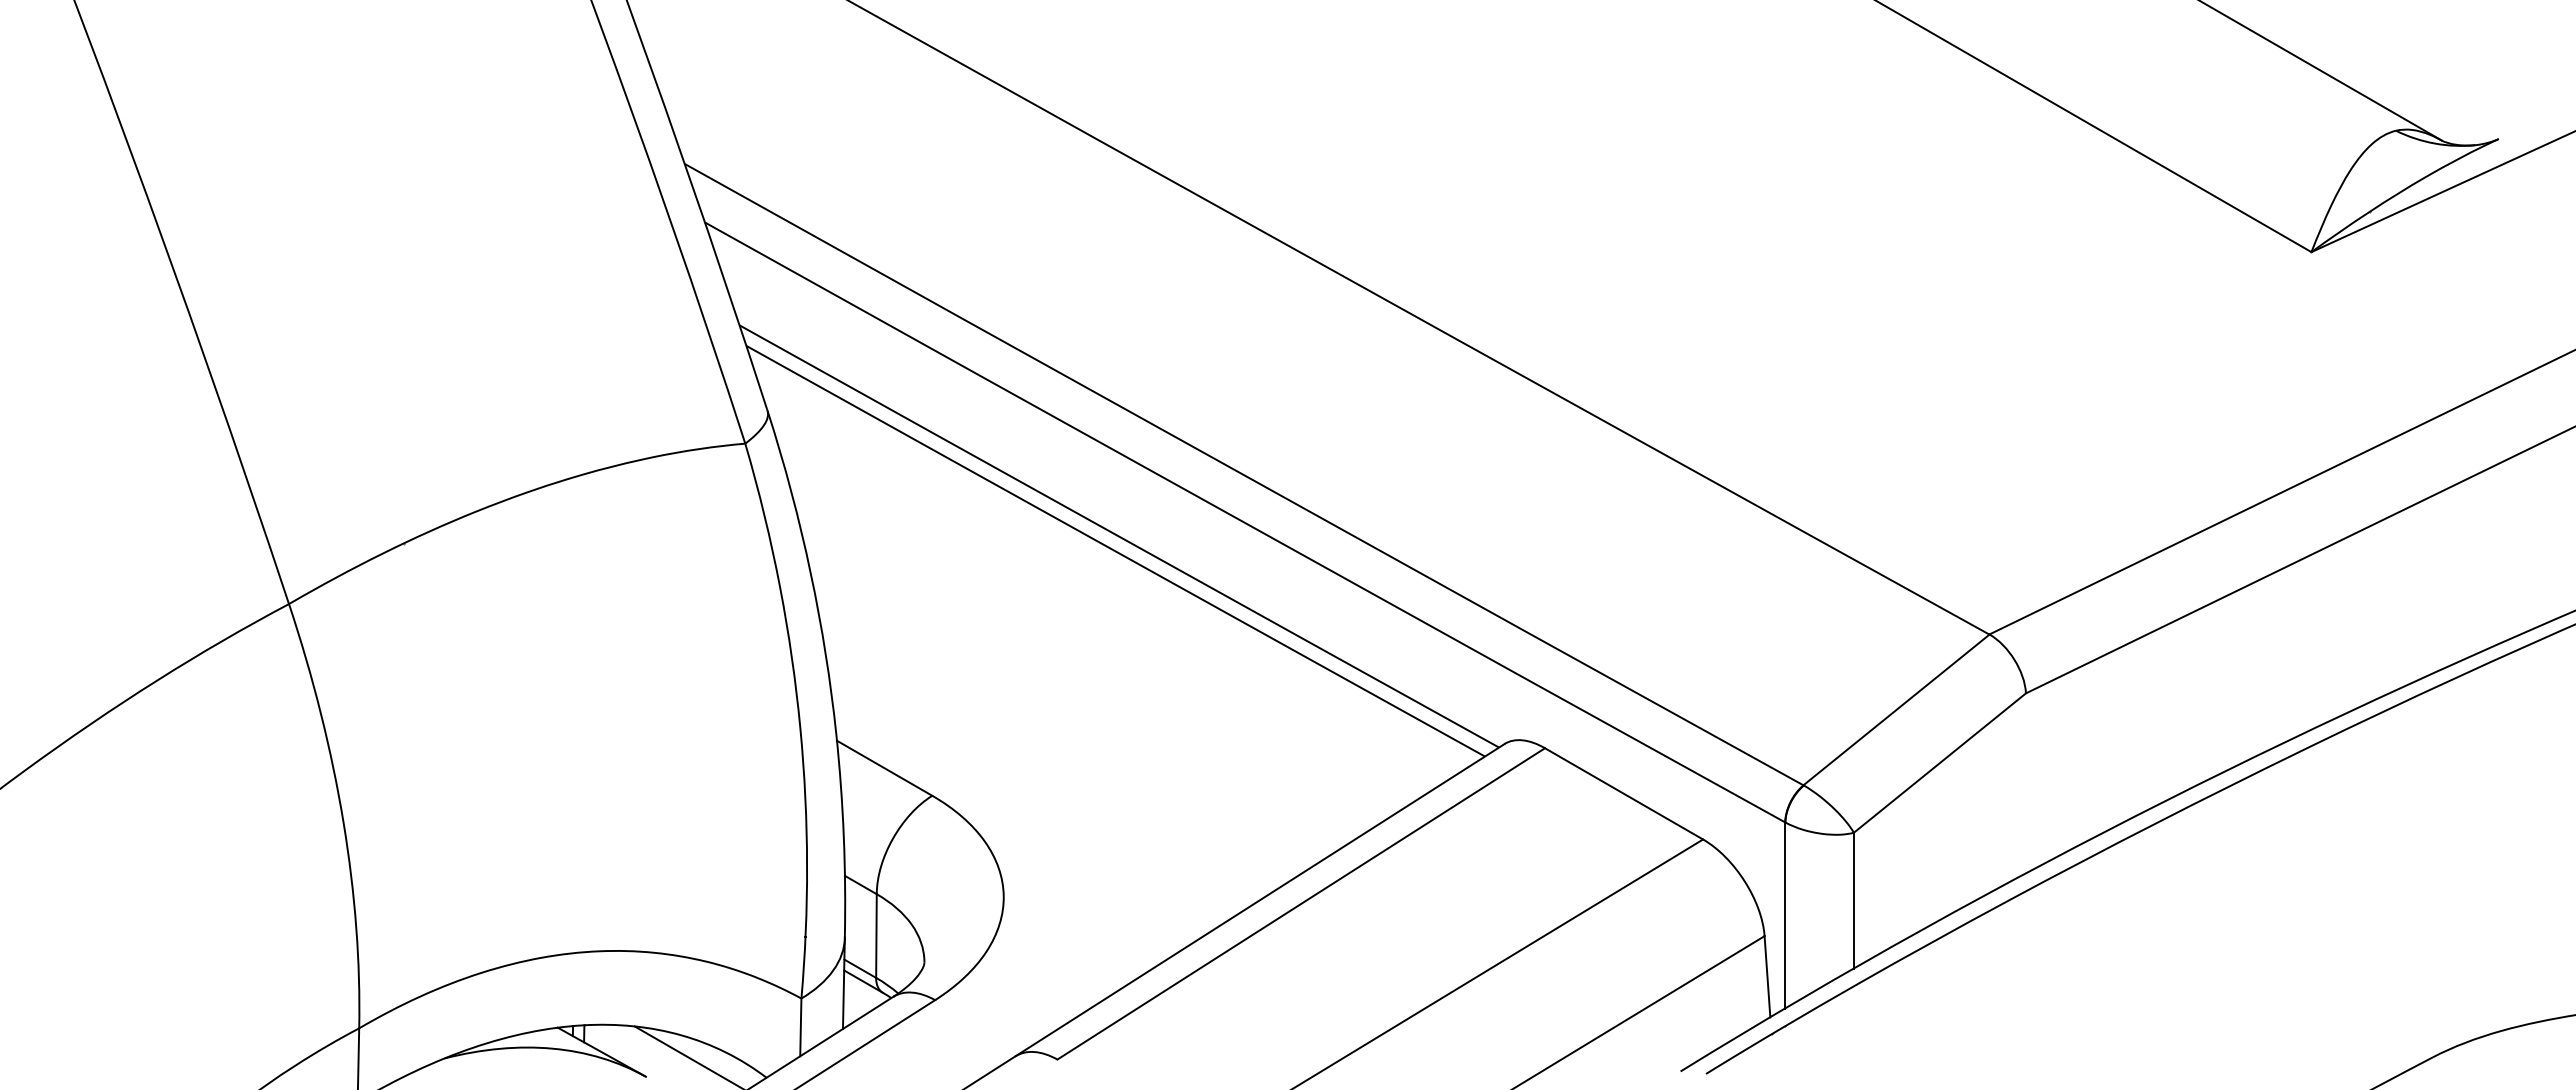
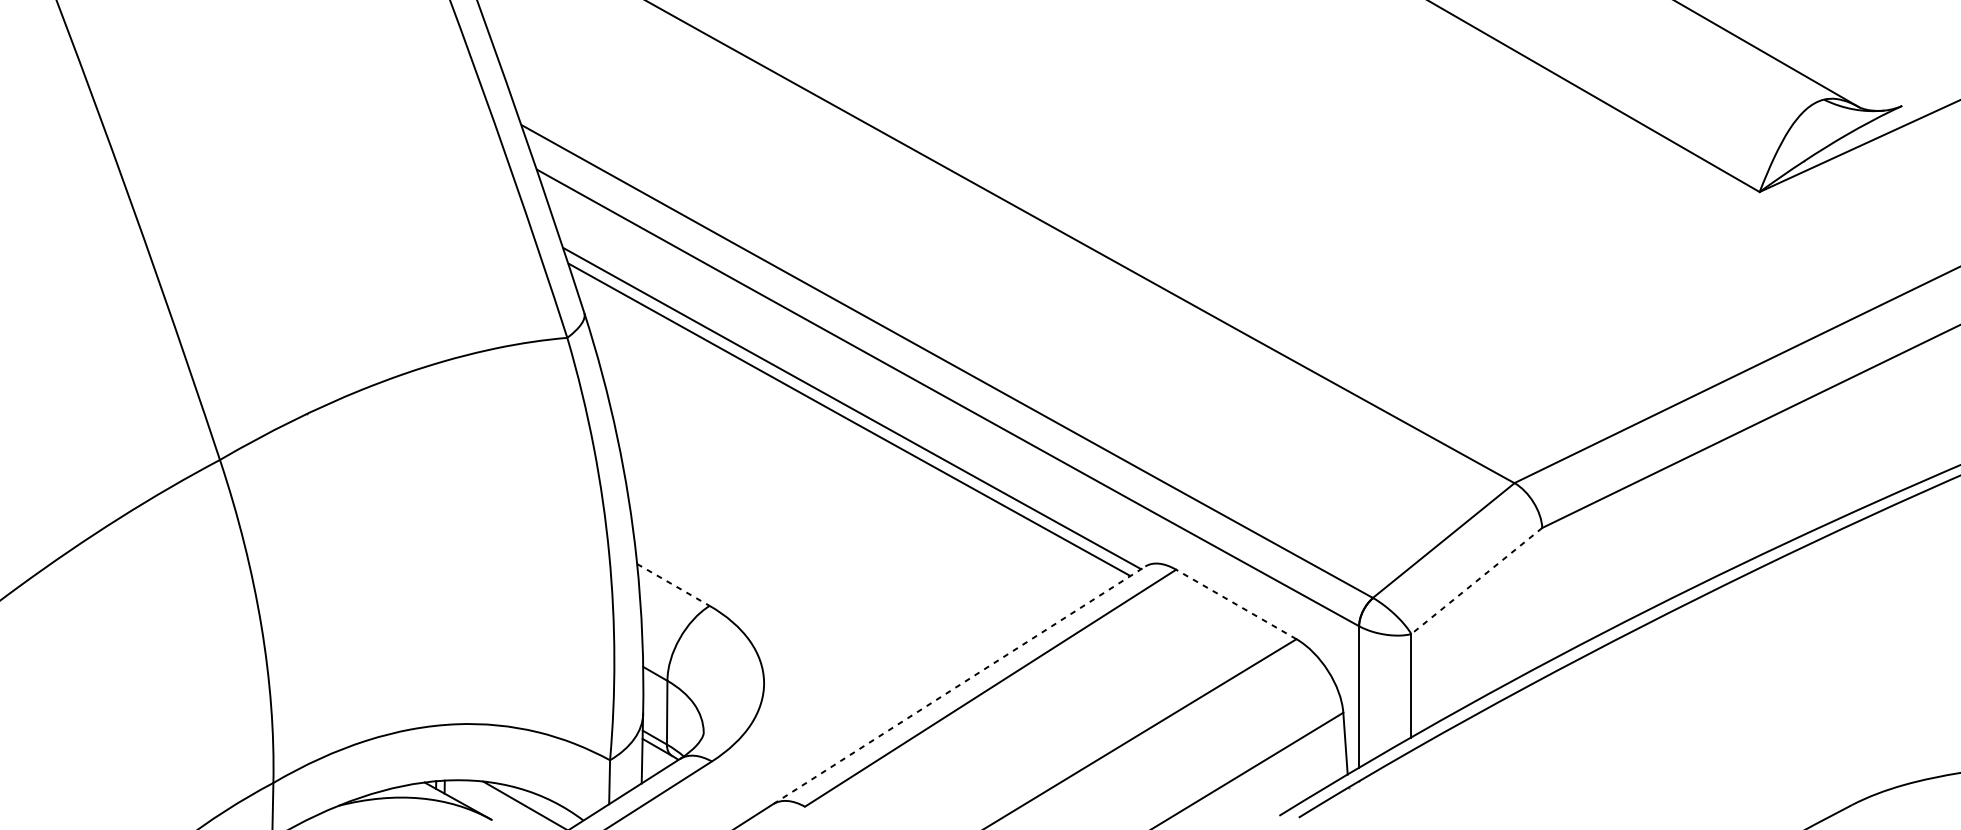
line: (1939, 763) -> (1476, 581), solid -> dashed
line: (885, 768) -> (674, 585), solid -> dashed
line: (1623, 793) -> (1235, 604), solid -> dashed
line: (1260, 899) -> (959, 684), solid -> dashed

